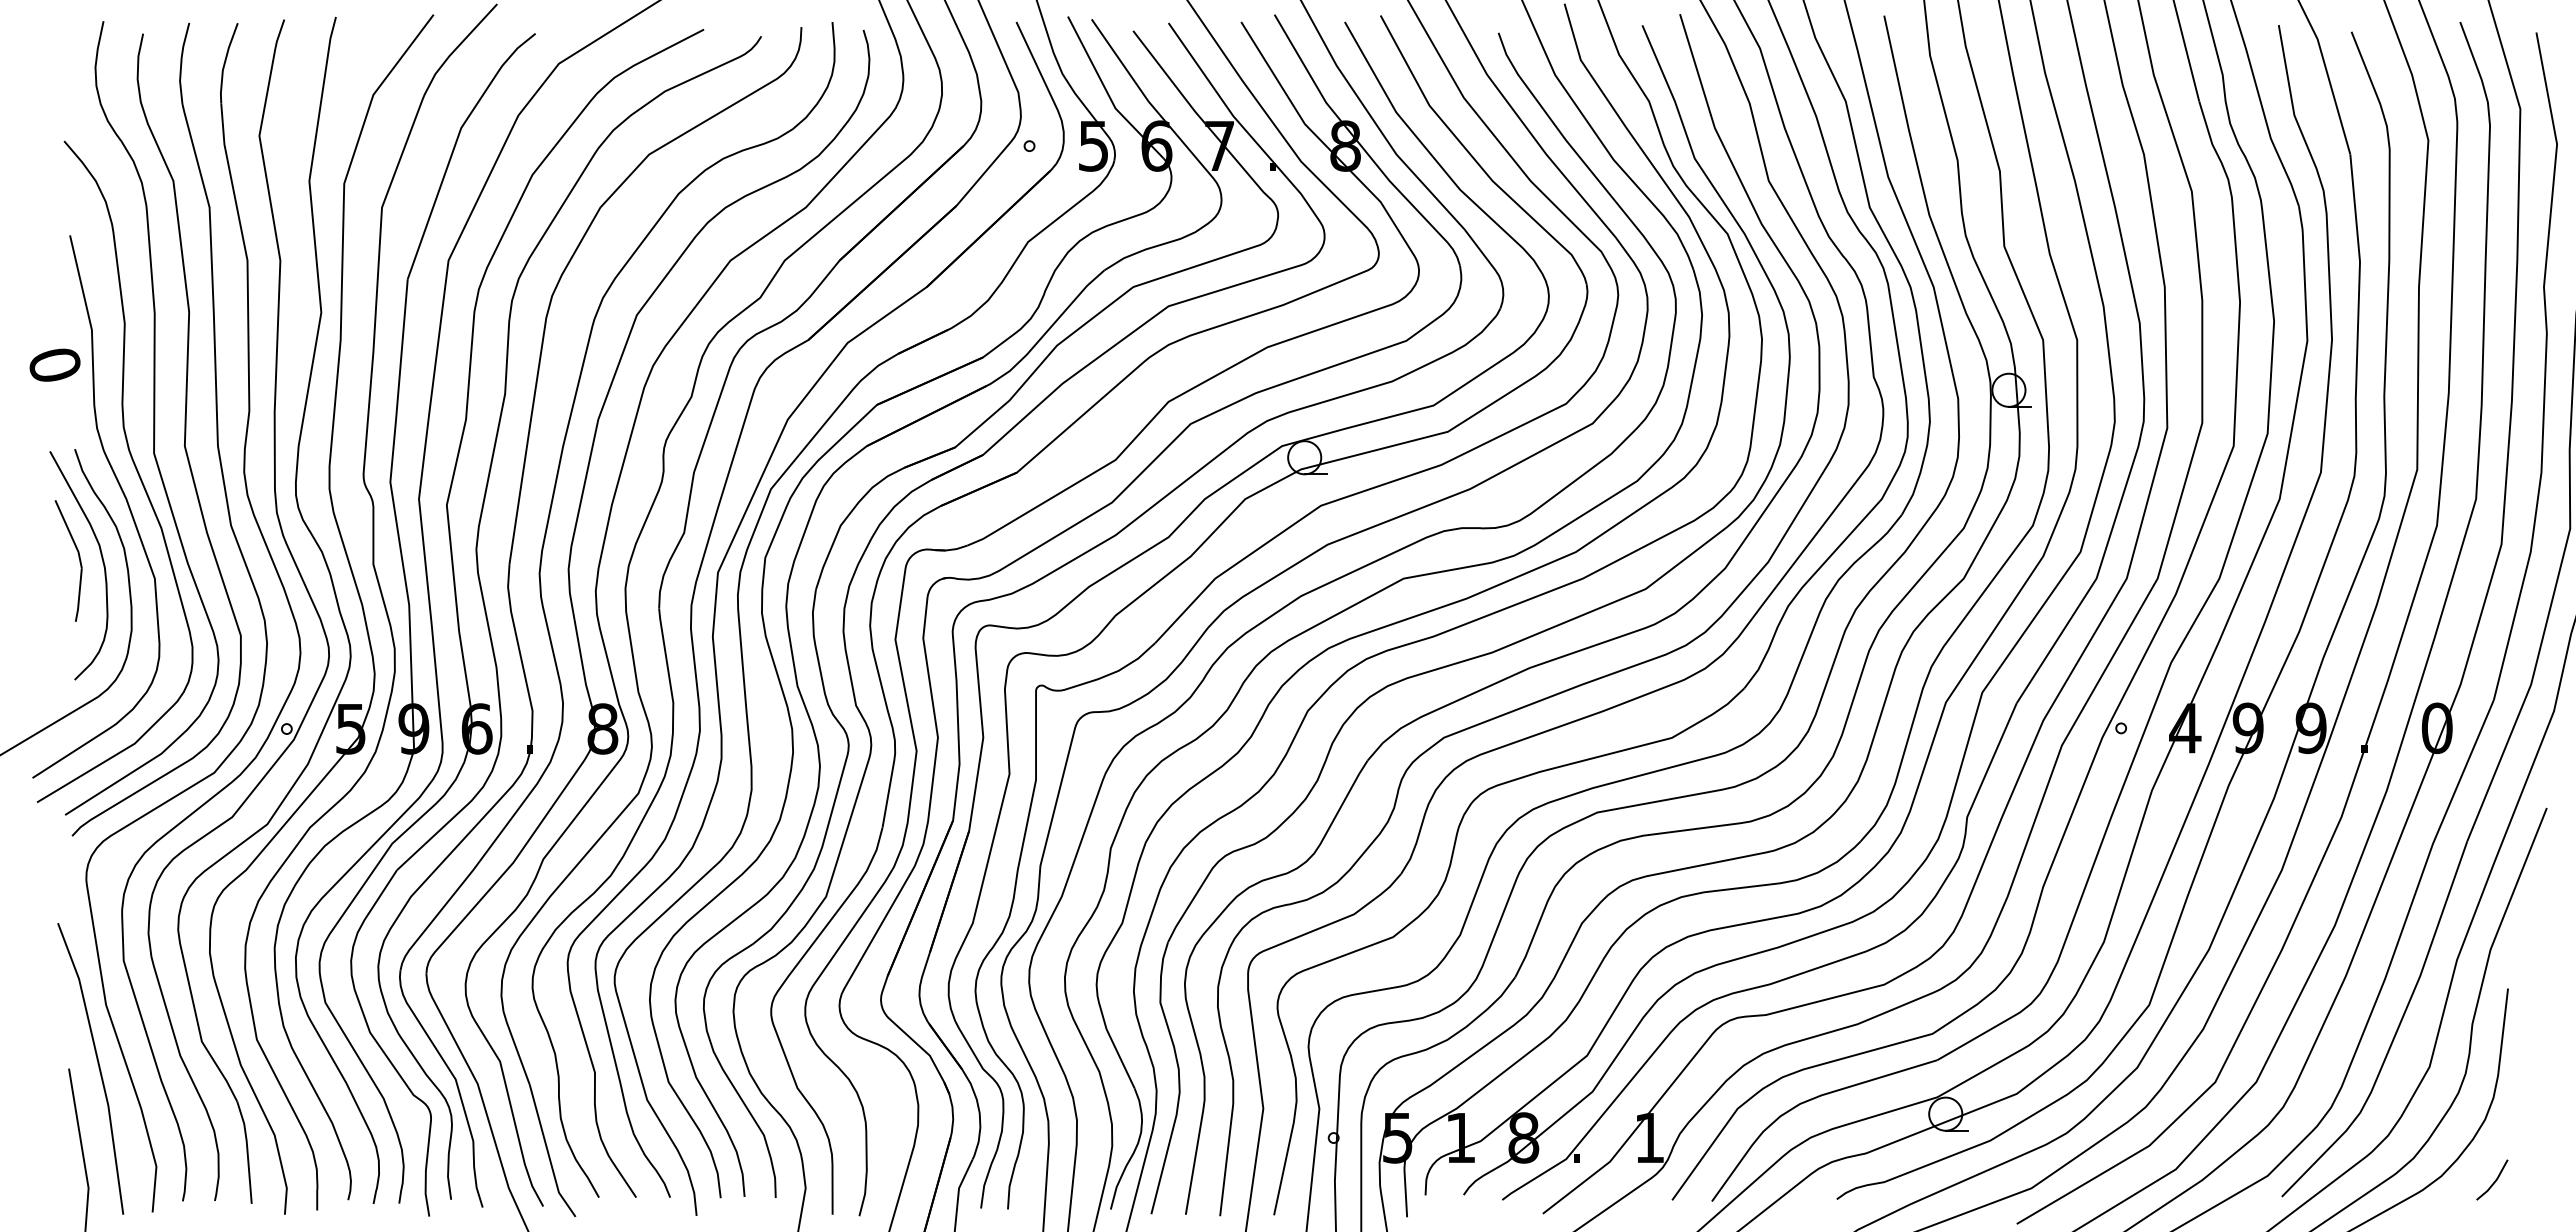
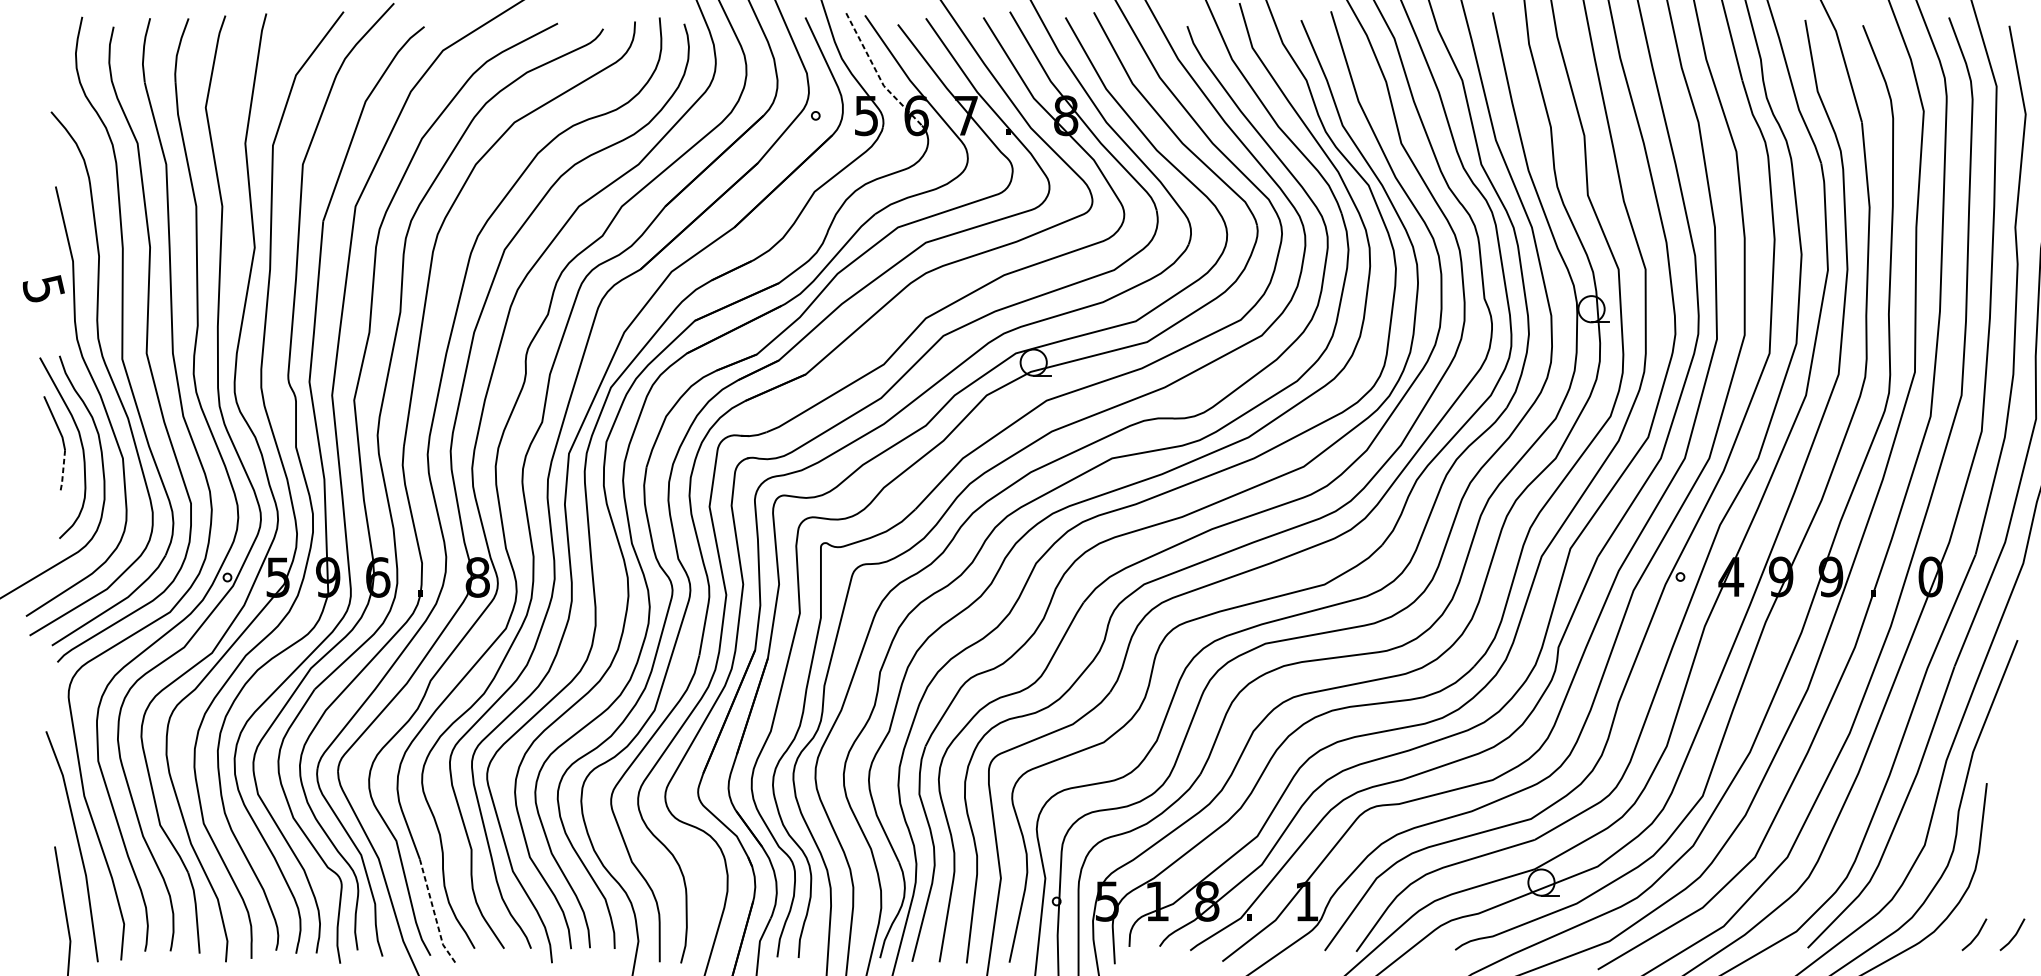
line: (1108, 94) -> (878, 74), solid -> dashed
text: (54, 364) -> (43, 288), 0 -> 5
line: (79, 595) -> (63, 471), solid -> dashed
line: (548, 1154) -> (434, 914), solid -> dashed
line: (2542, 1180) -> (2014, 935), added

